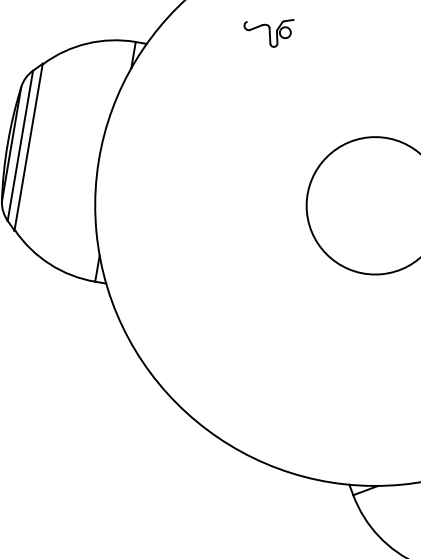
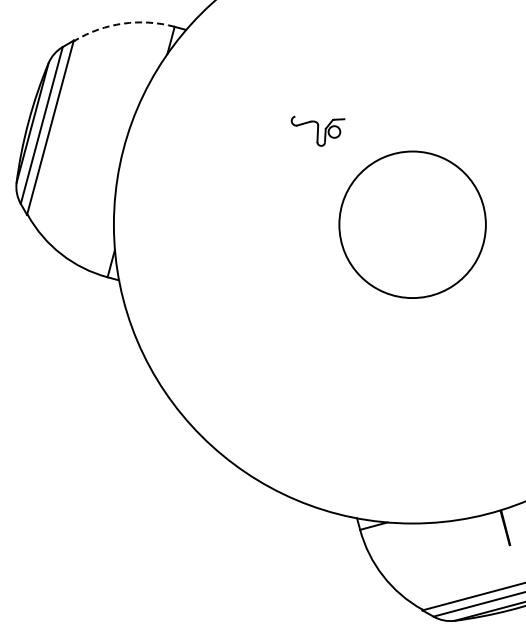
part: (269, 32) -> (317, 130), moved
arc: (87, 43) -> (123, 23), solid -> dashed

